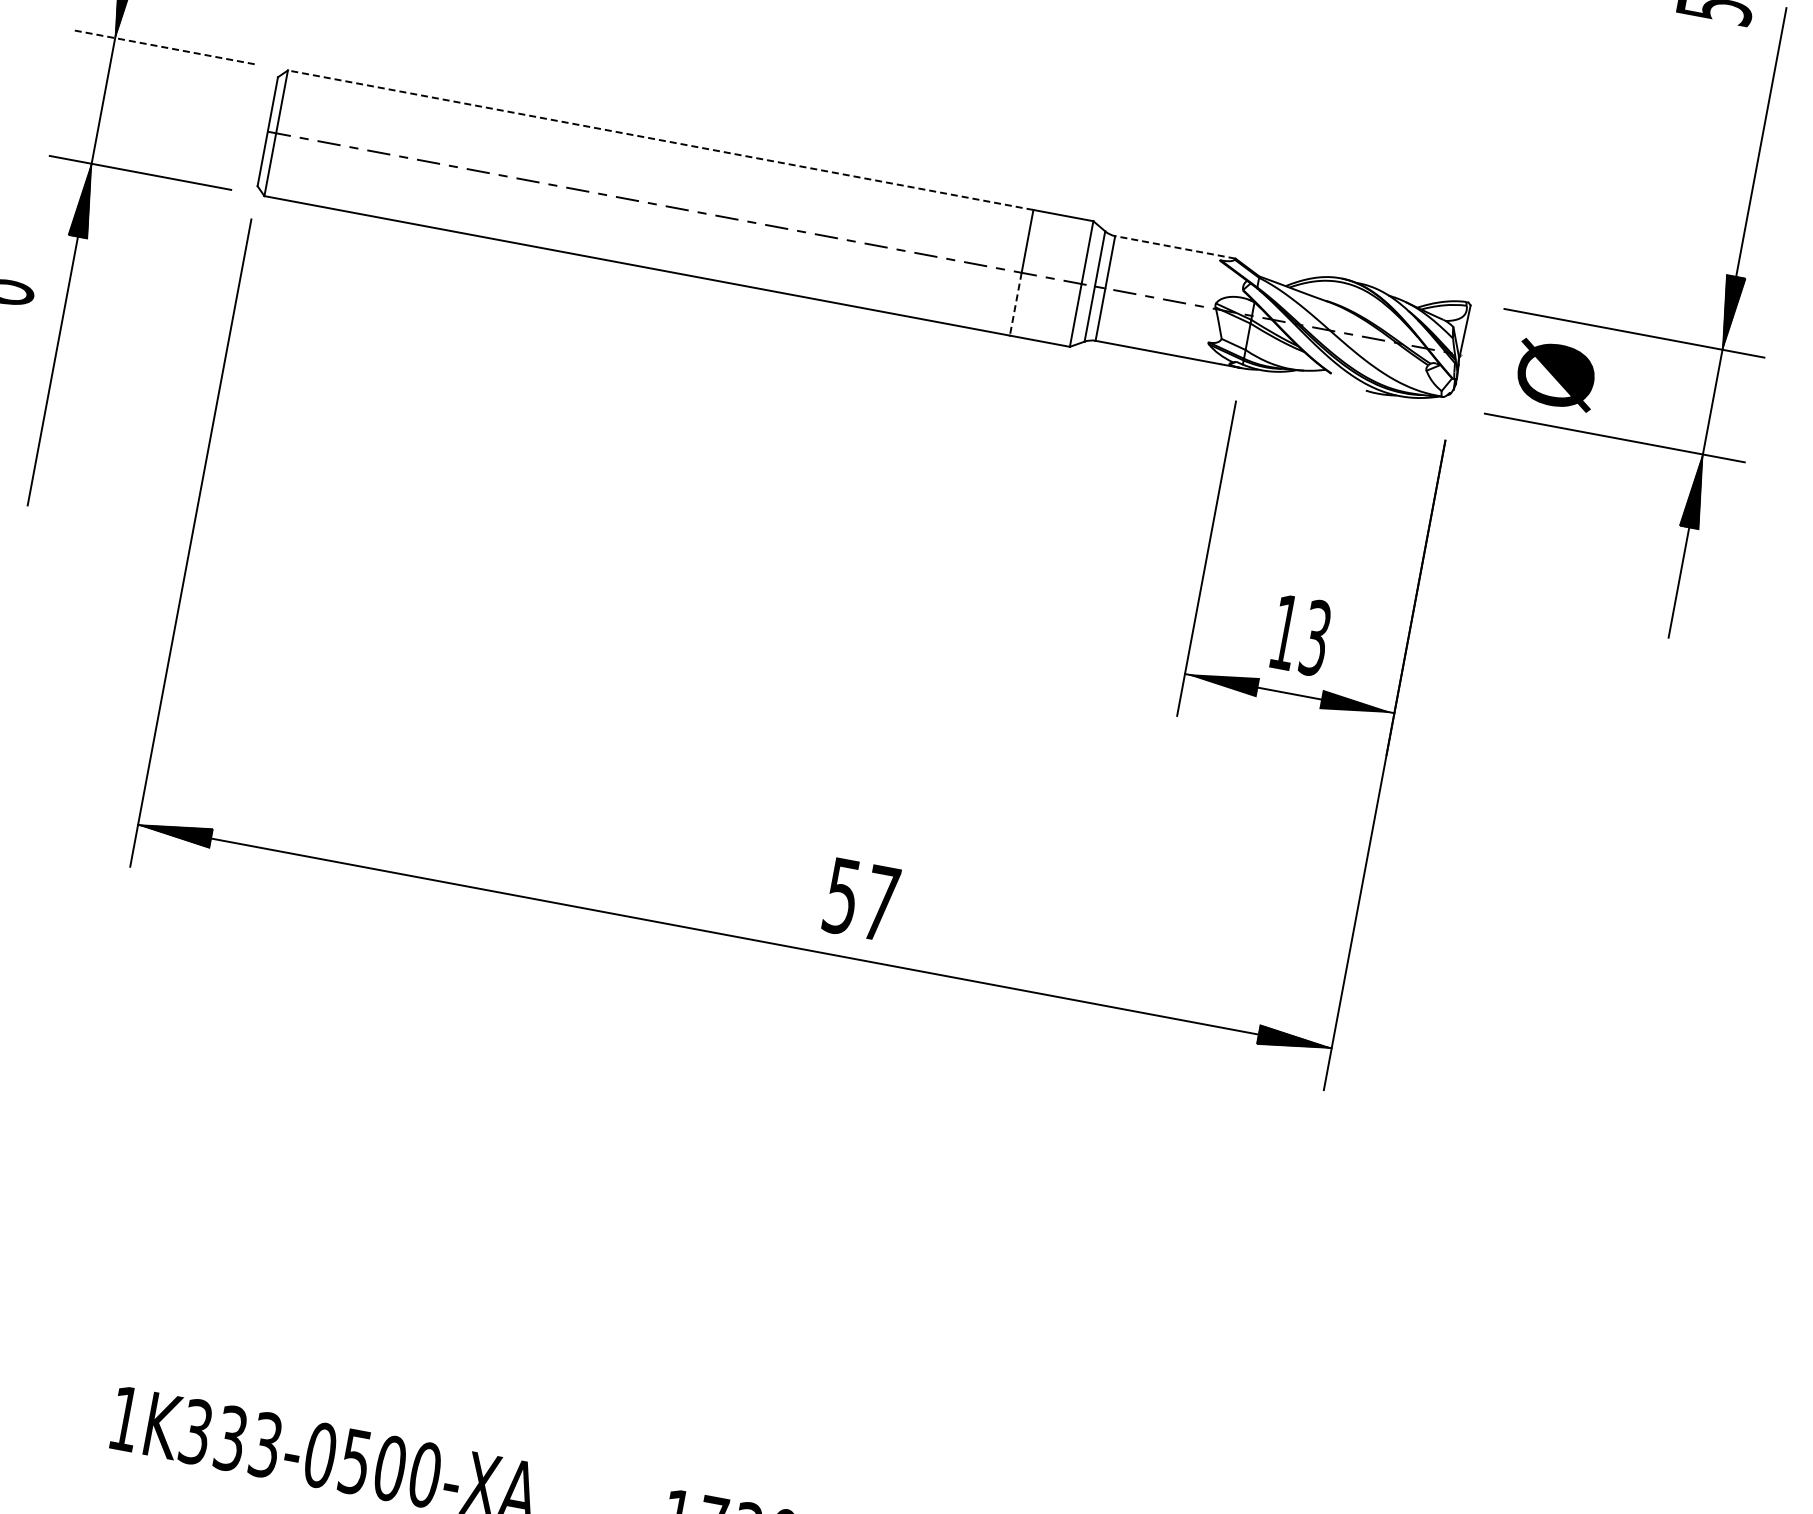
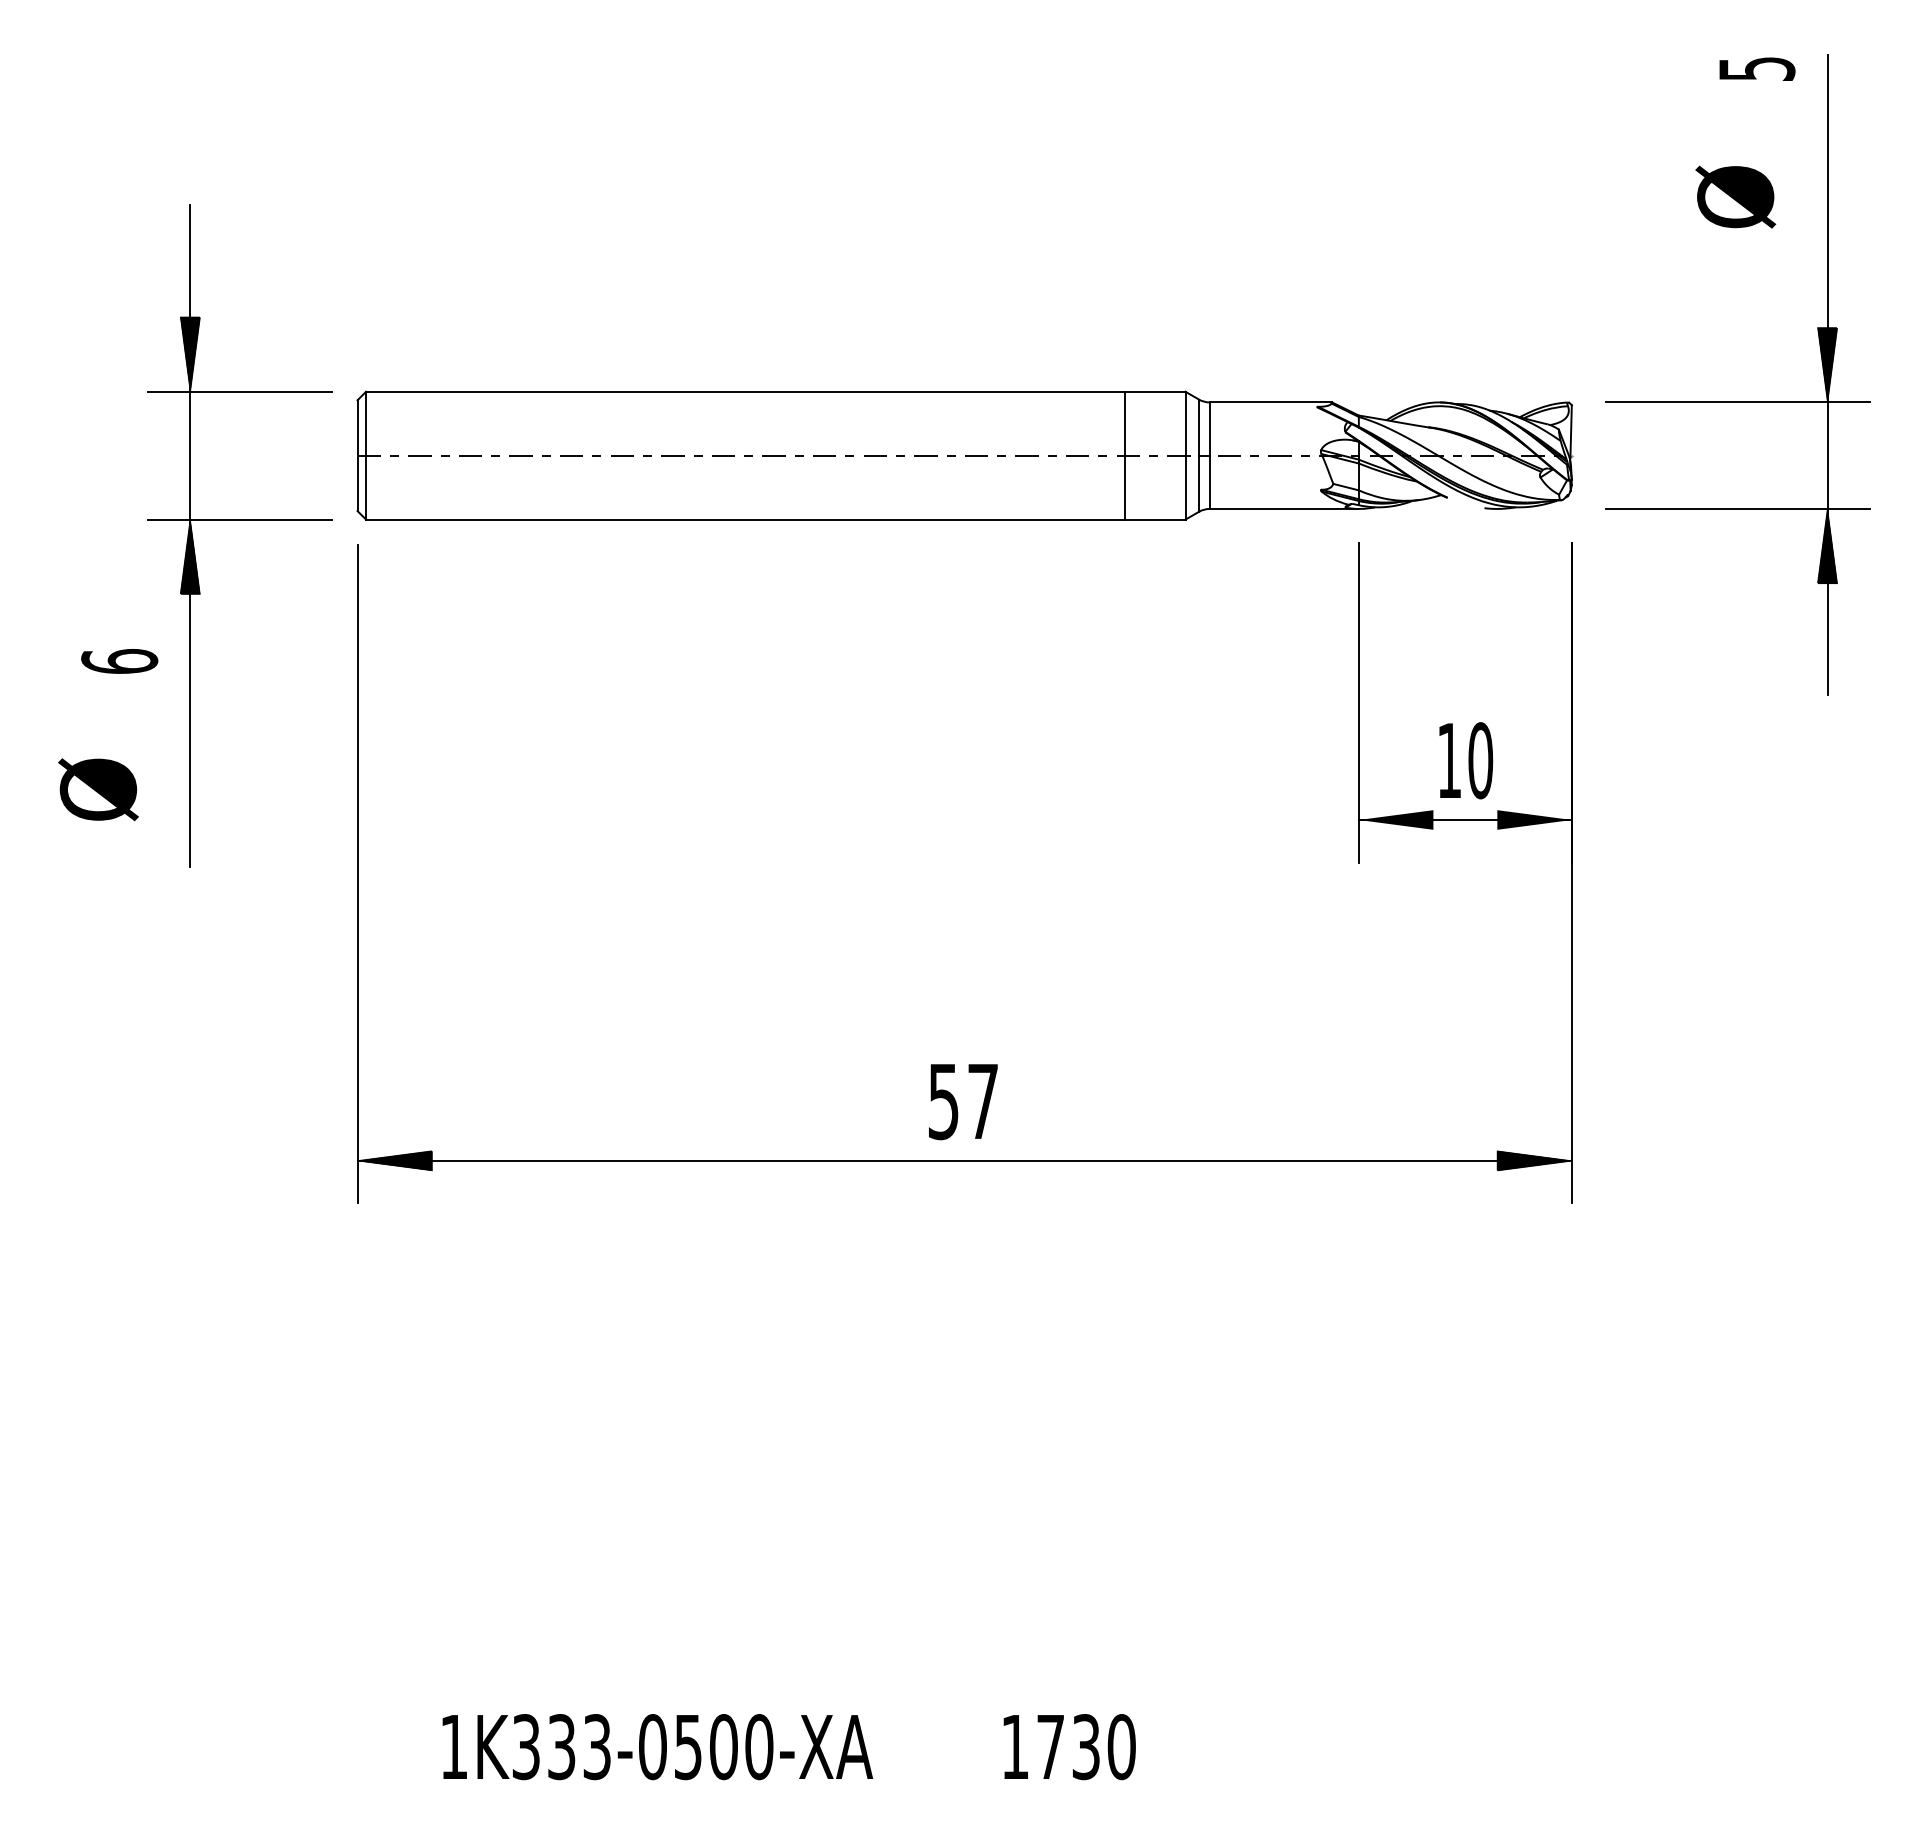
line: (163, 46) -> (239, 391), dashed -> solid
line: (659, 139) -> (744, 391), dashed -> solid
line: (1174, 247) -> (1270, 402), dashed -> solid
line: (1015, 304) -> (1124, 487), dashed -> solid
text: (1556, 374) -> (1735, 196), moved
text: (1315, 637) -> (1480, 760), 13 -> 10
text: (861, 900) -> (963, 1102), moved

